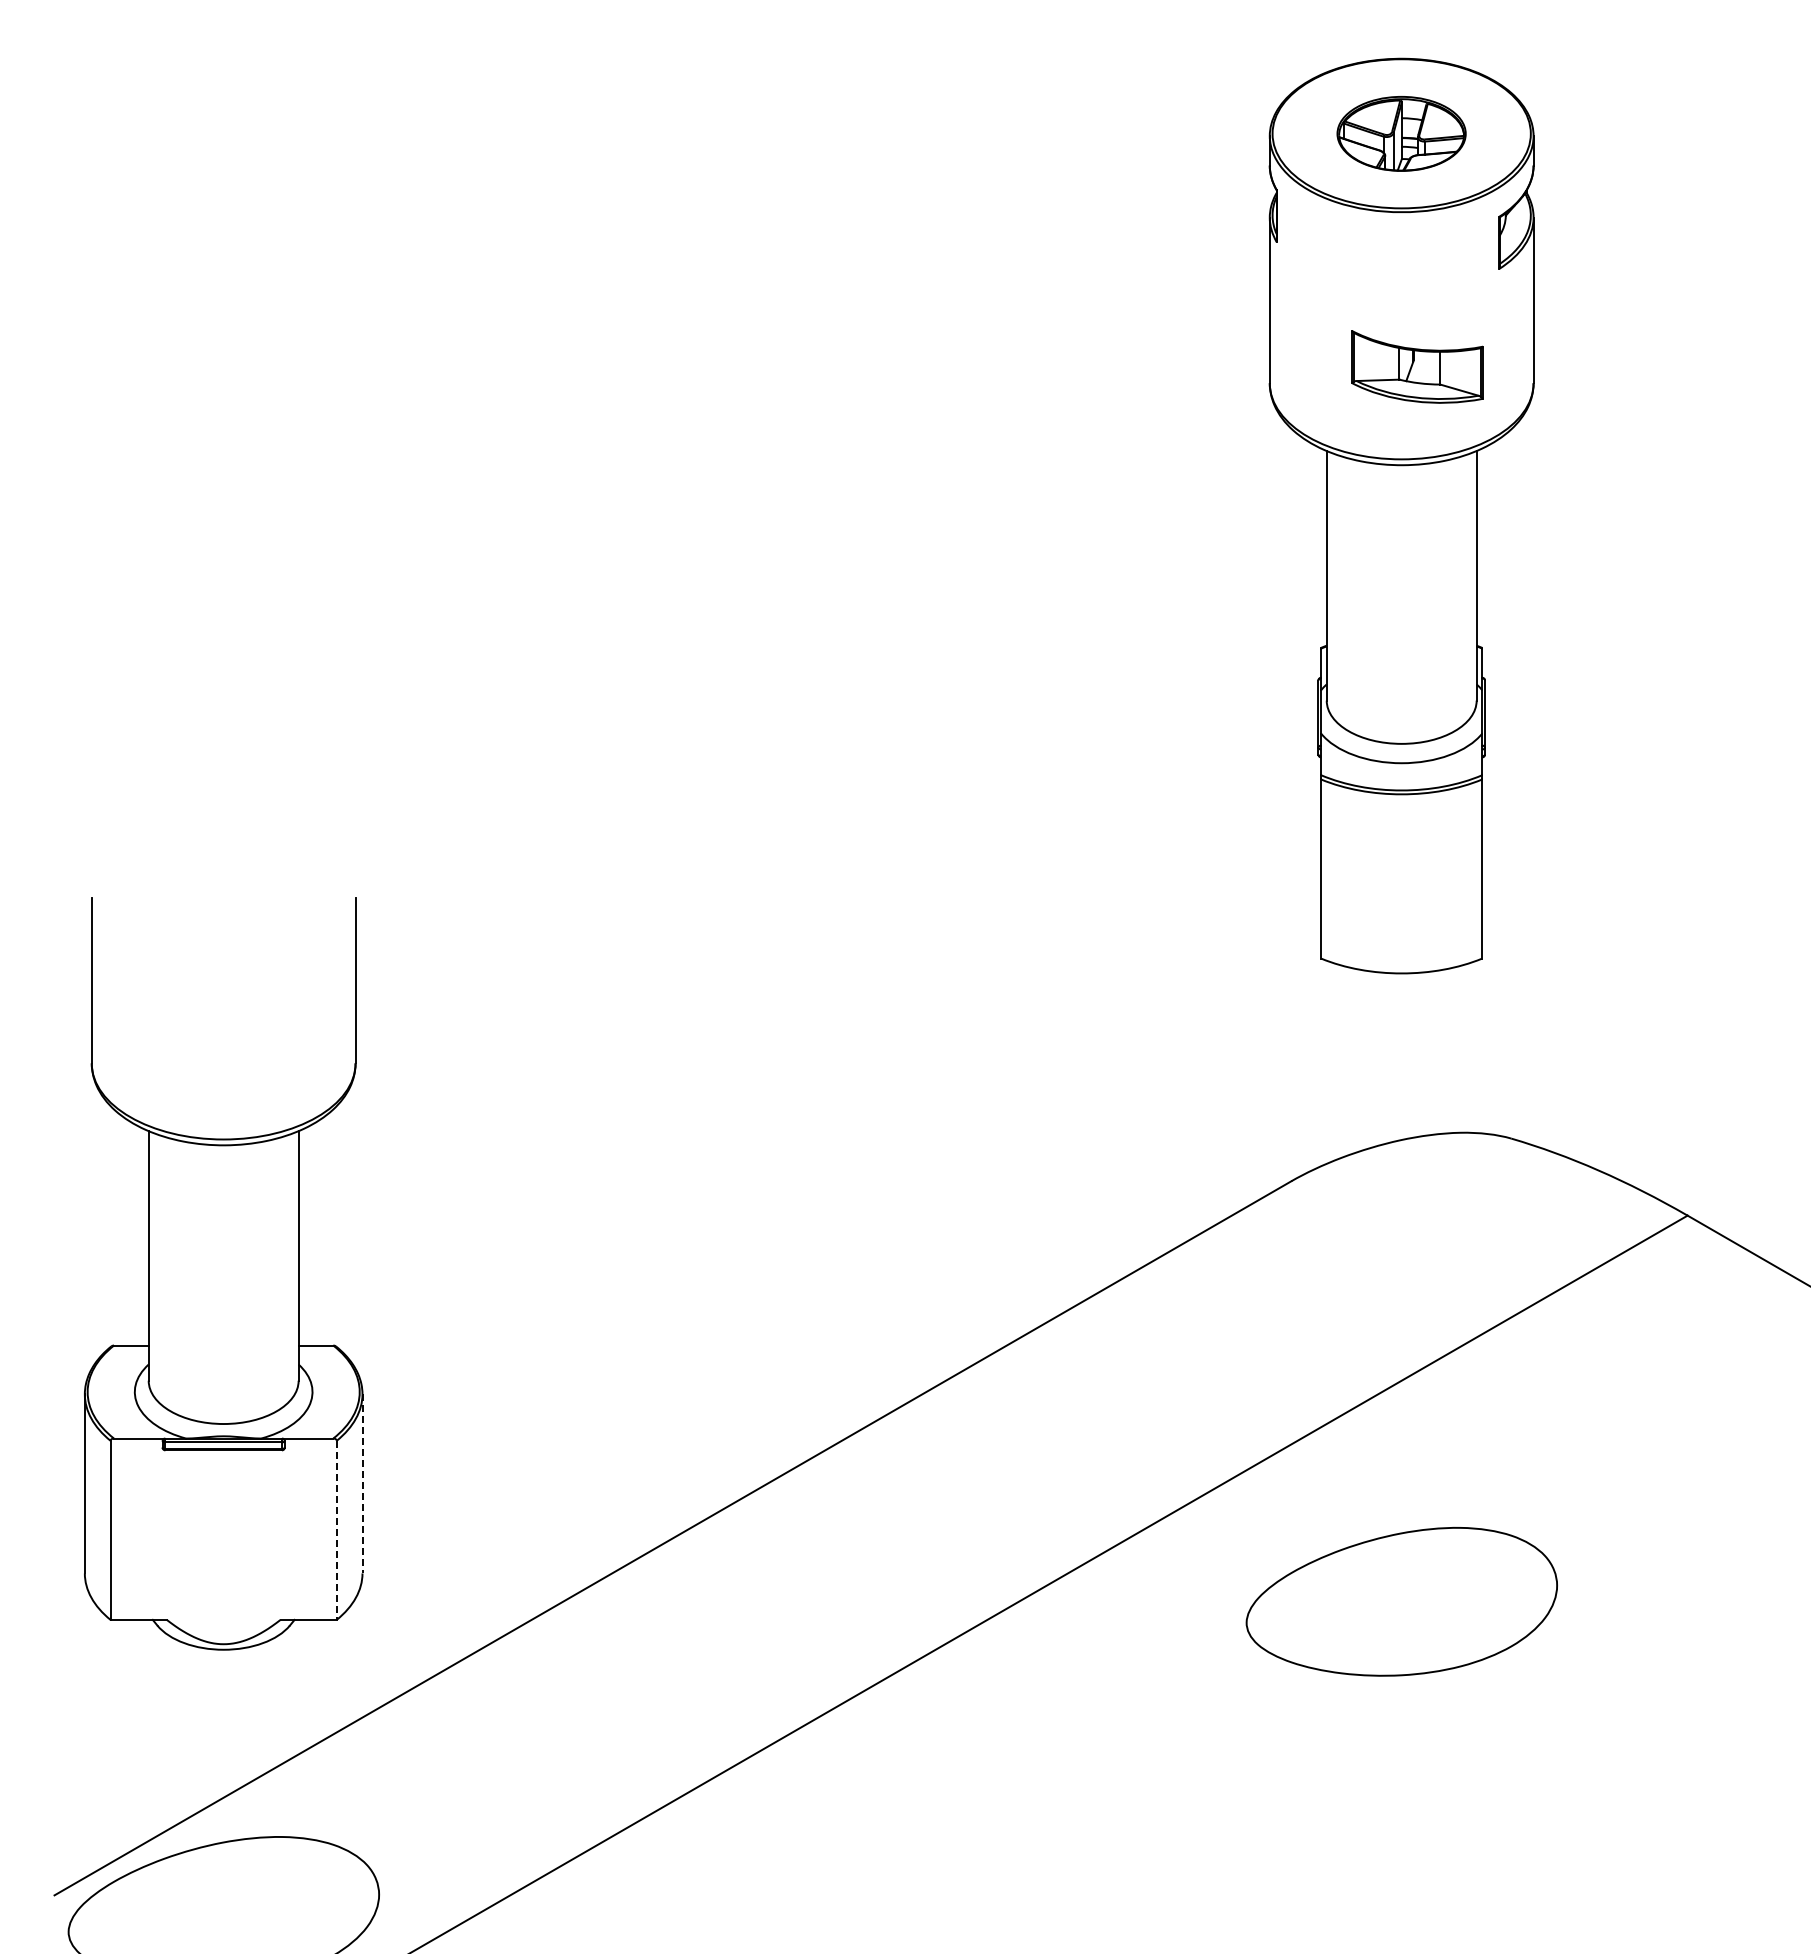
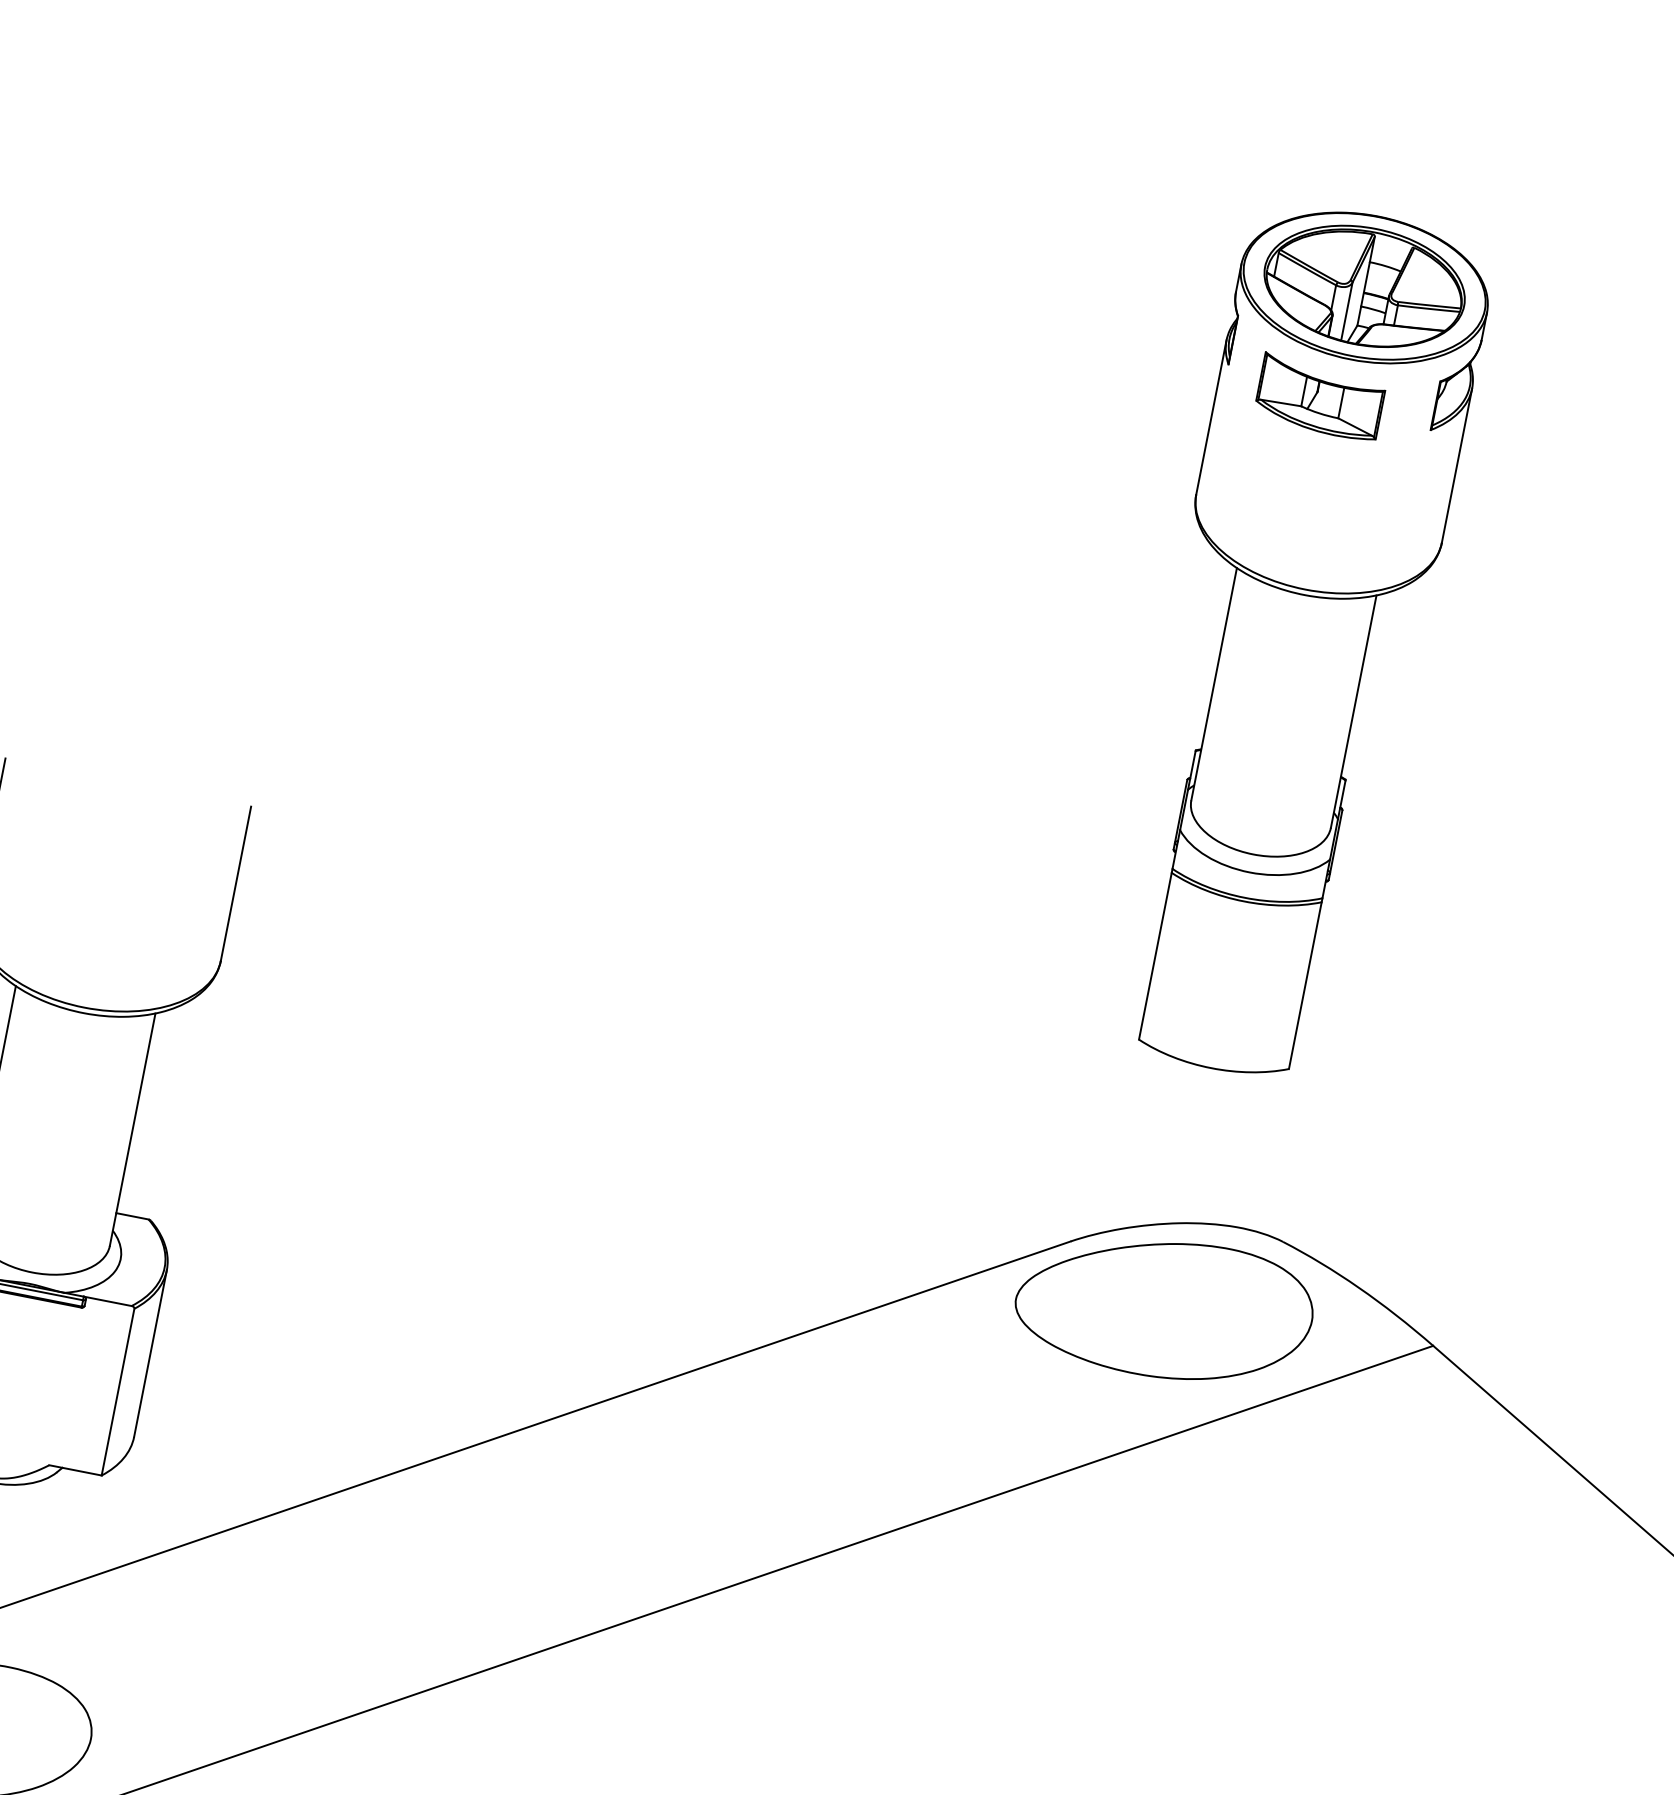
part: (1401, 133) -> (1364, 286), size x1.67
part: (1417, 366) -> (1320, 397), moved
line: (362, 1483) -> (150, 1353), dashed -> solid
line: (336, 1530) -> (117, 1392), dashed -> solid
part: (1401, 1601) -> (1164, 1307), moved

